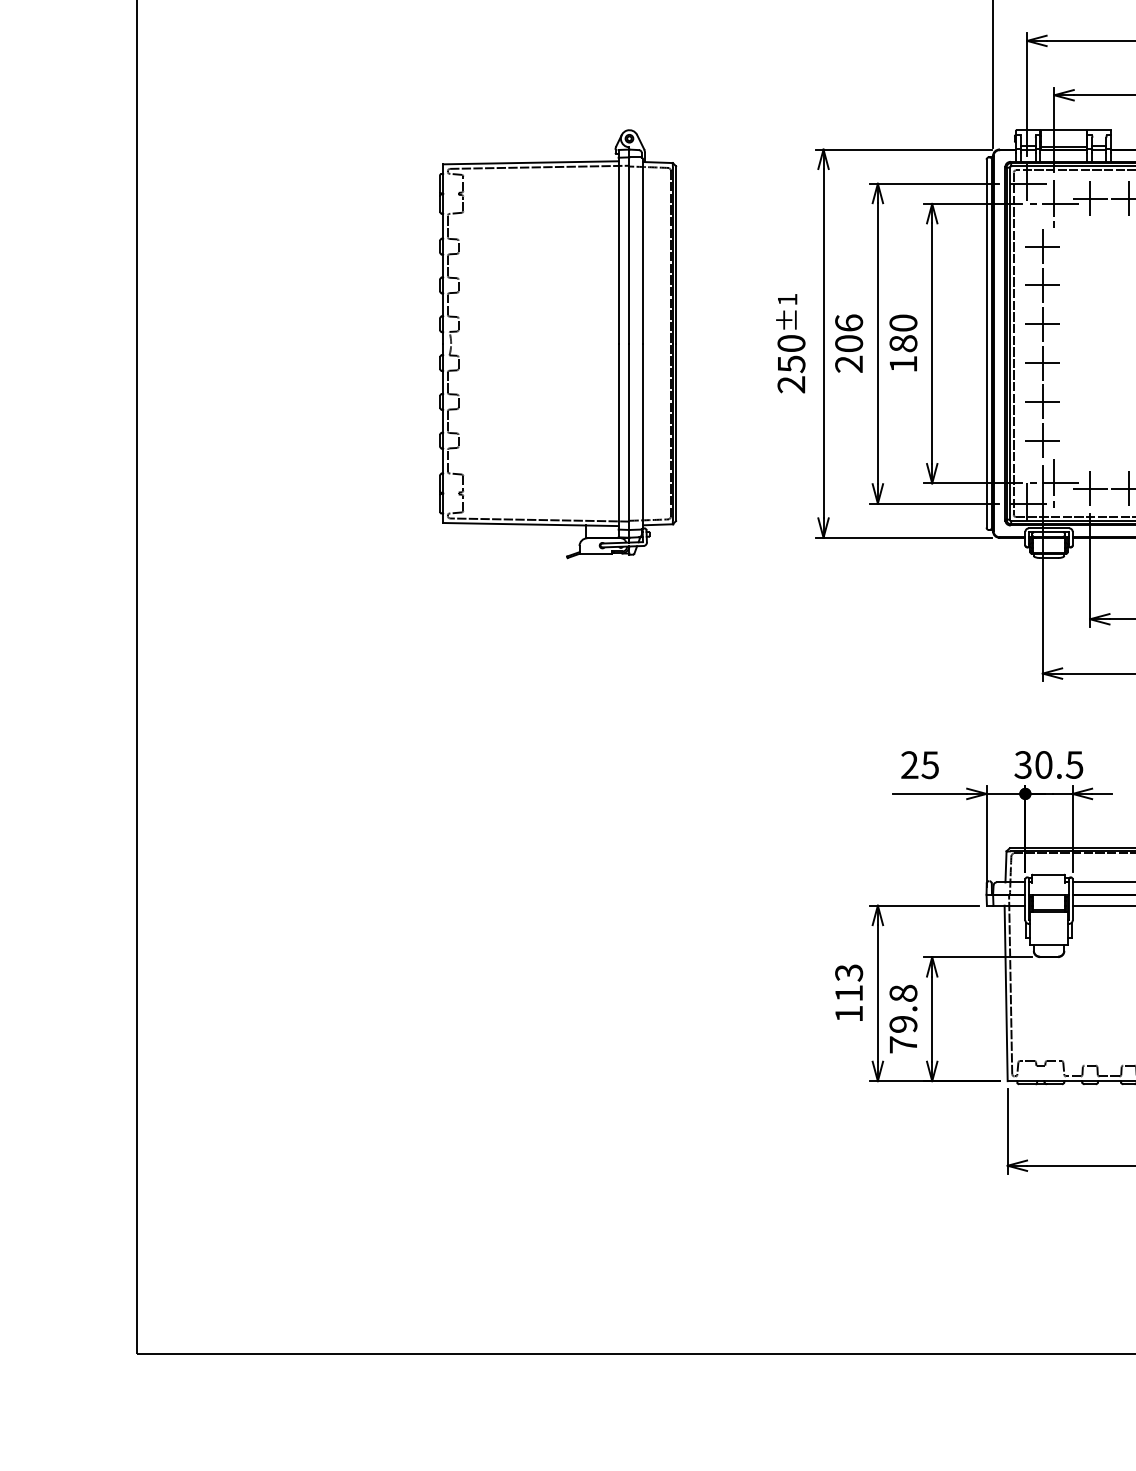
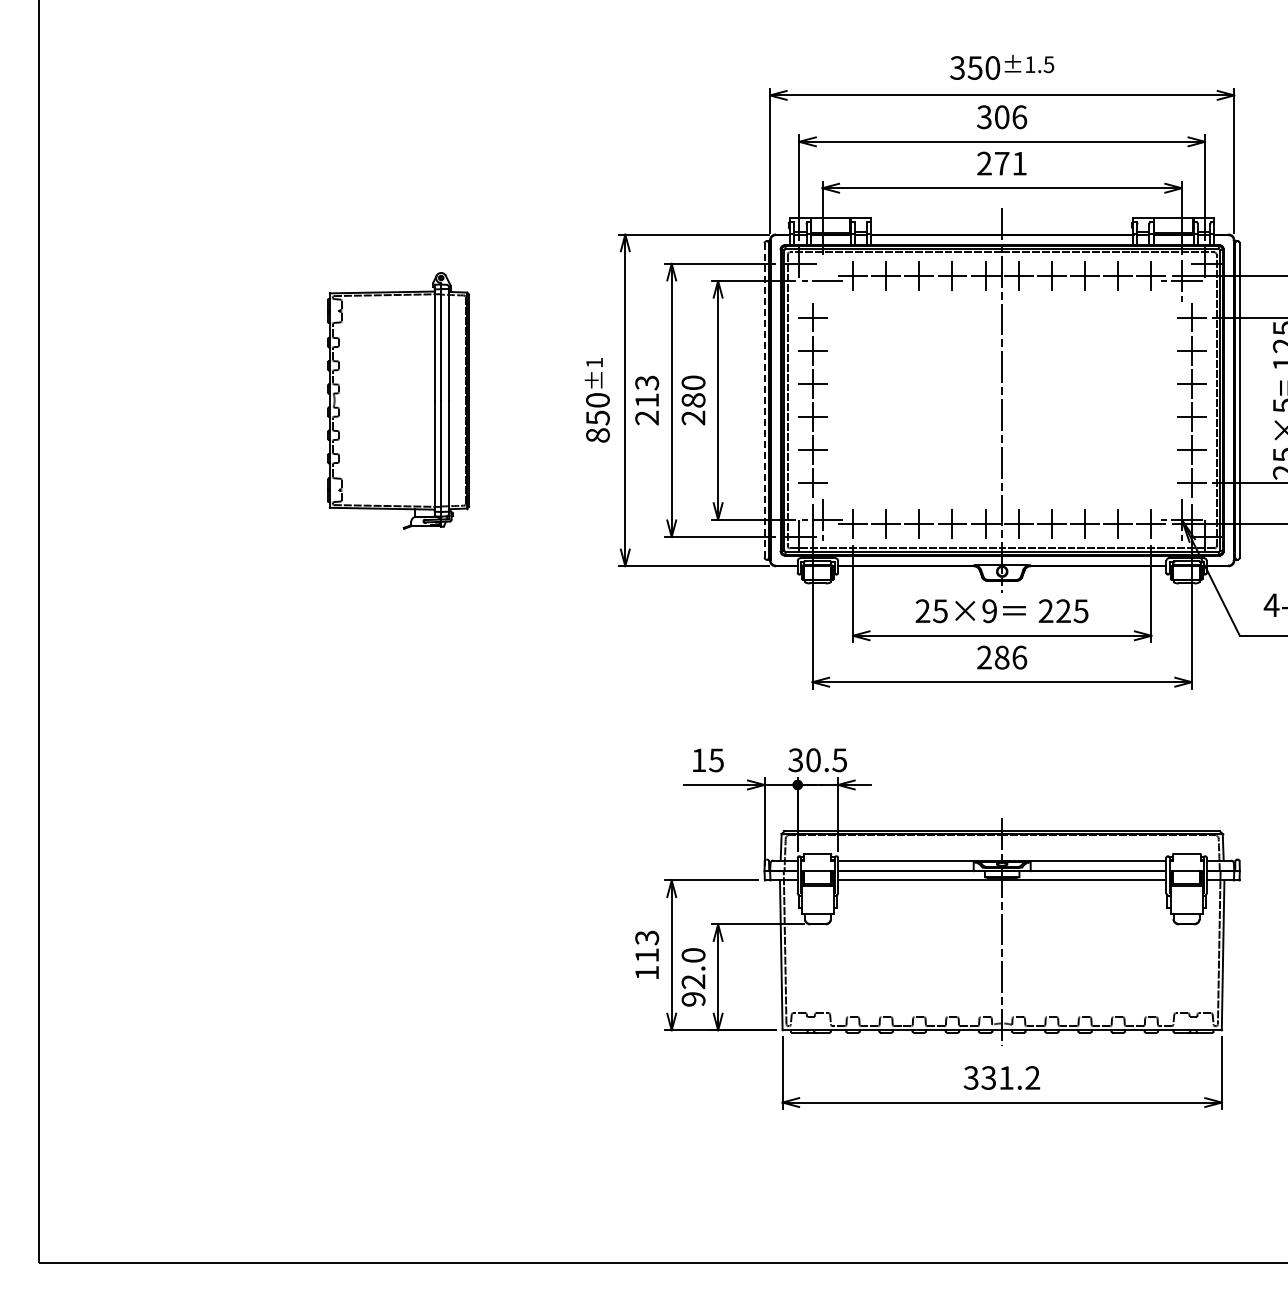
line: (1054, 203) -> (822, 280), removed
text: (849, 333) -> (647, 391), 206 -> 213
part: (557, 343) -> (398, 400), size x0.7
line: (986, 343) -> (764, 400), solid -> dashed
text: (903, 363) -> (693, 417), 180 -> 280
text: (790, 384) -> (597, 435), 250 -> 850
text: (909, 764) -> (698, 759), 25 -> 15
text: (903, 1019) -> (693, 977), 79.8 -> 92.0

